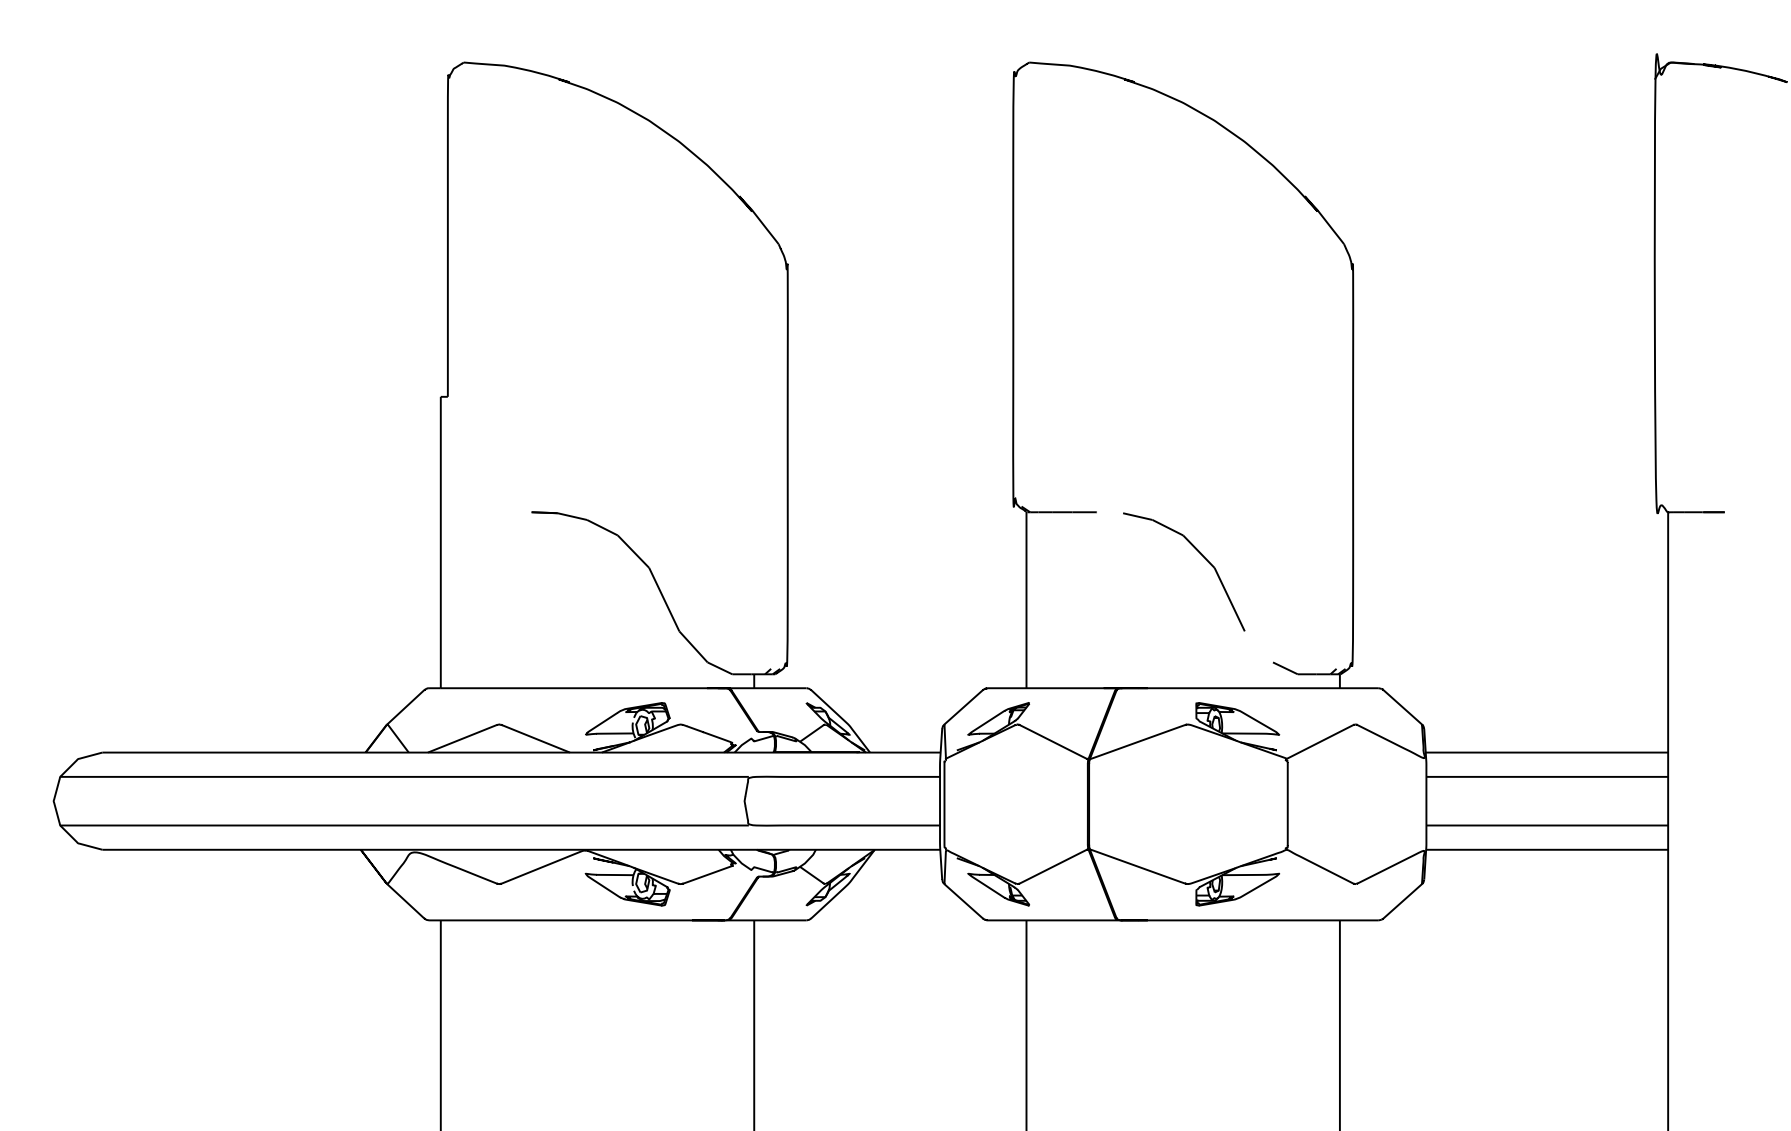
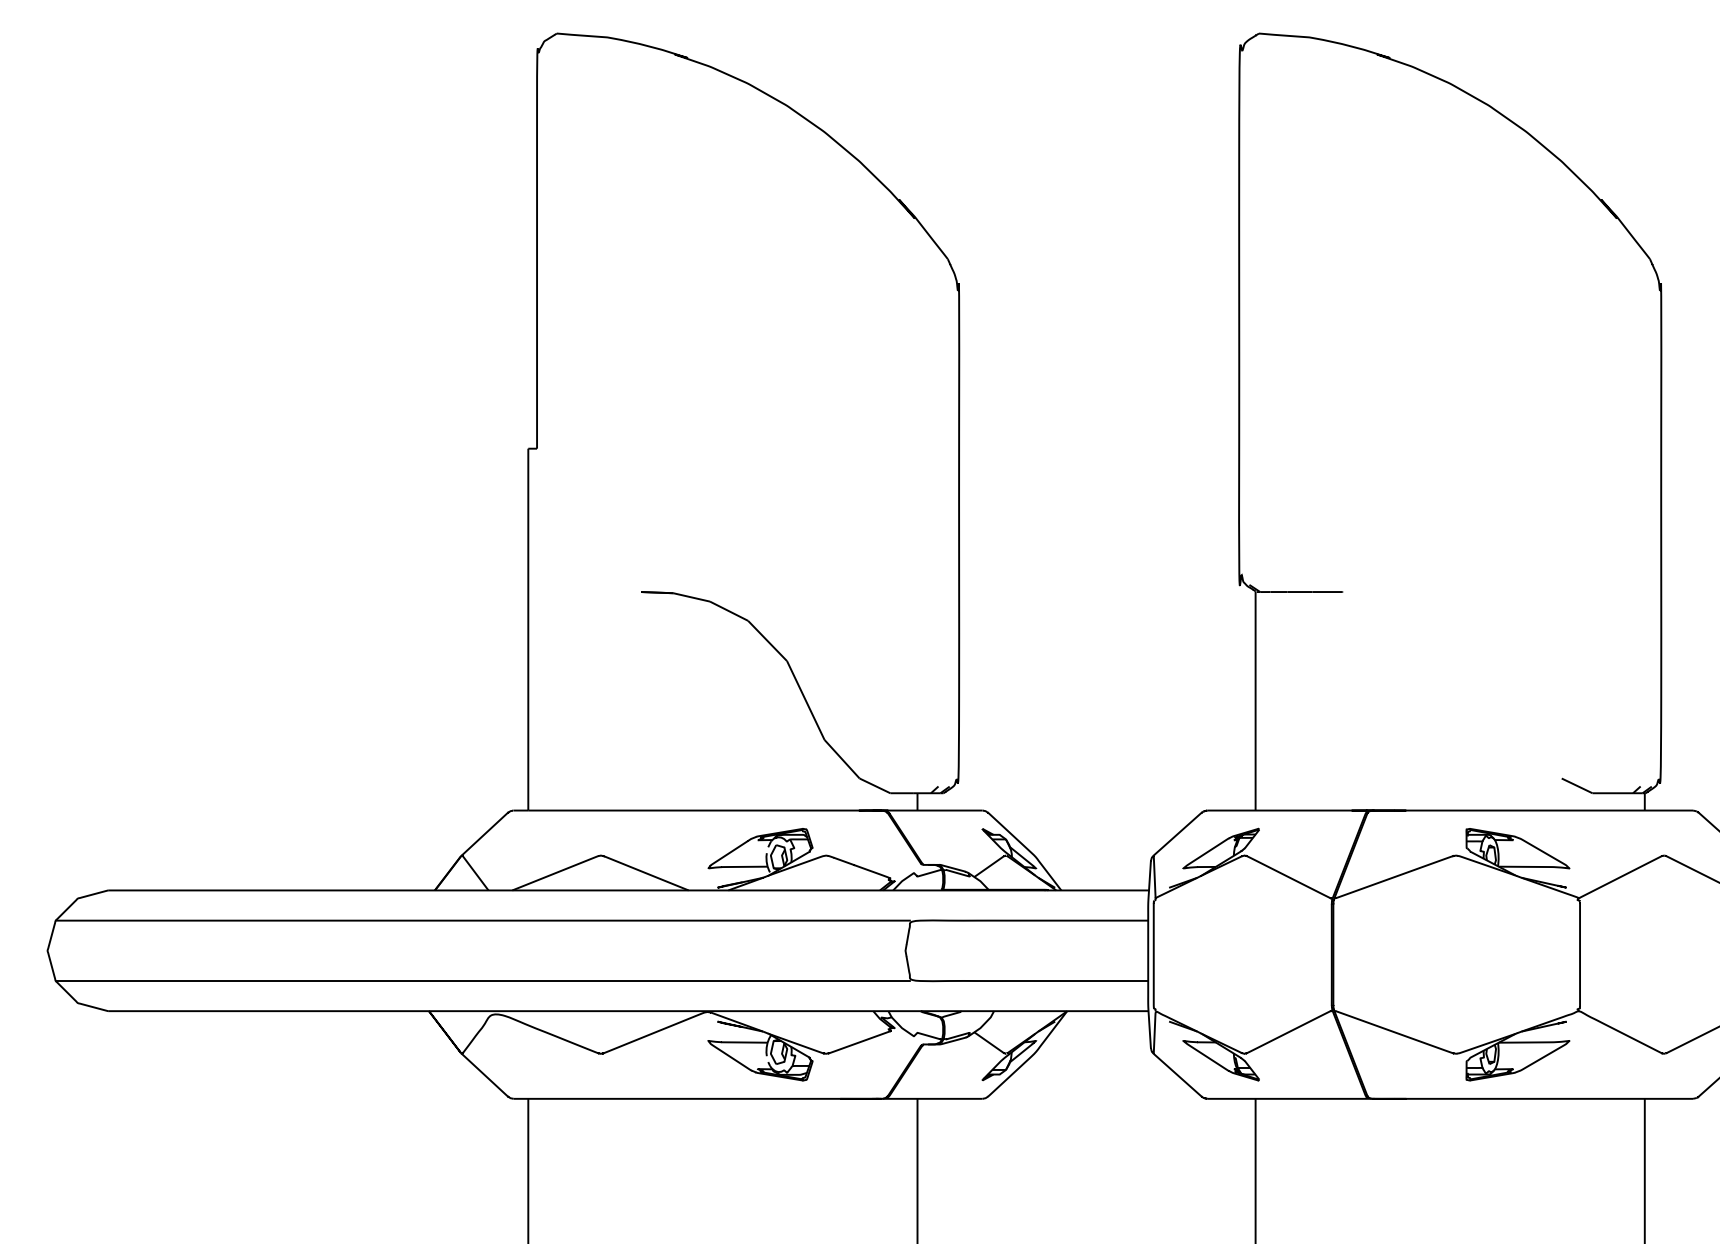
part: (1200, 554) -> (1471, 644), removed

